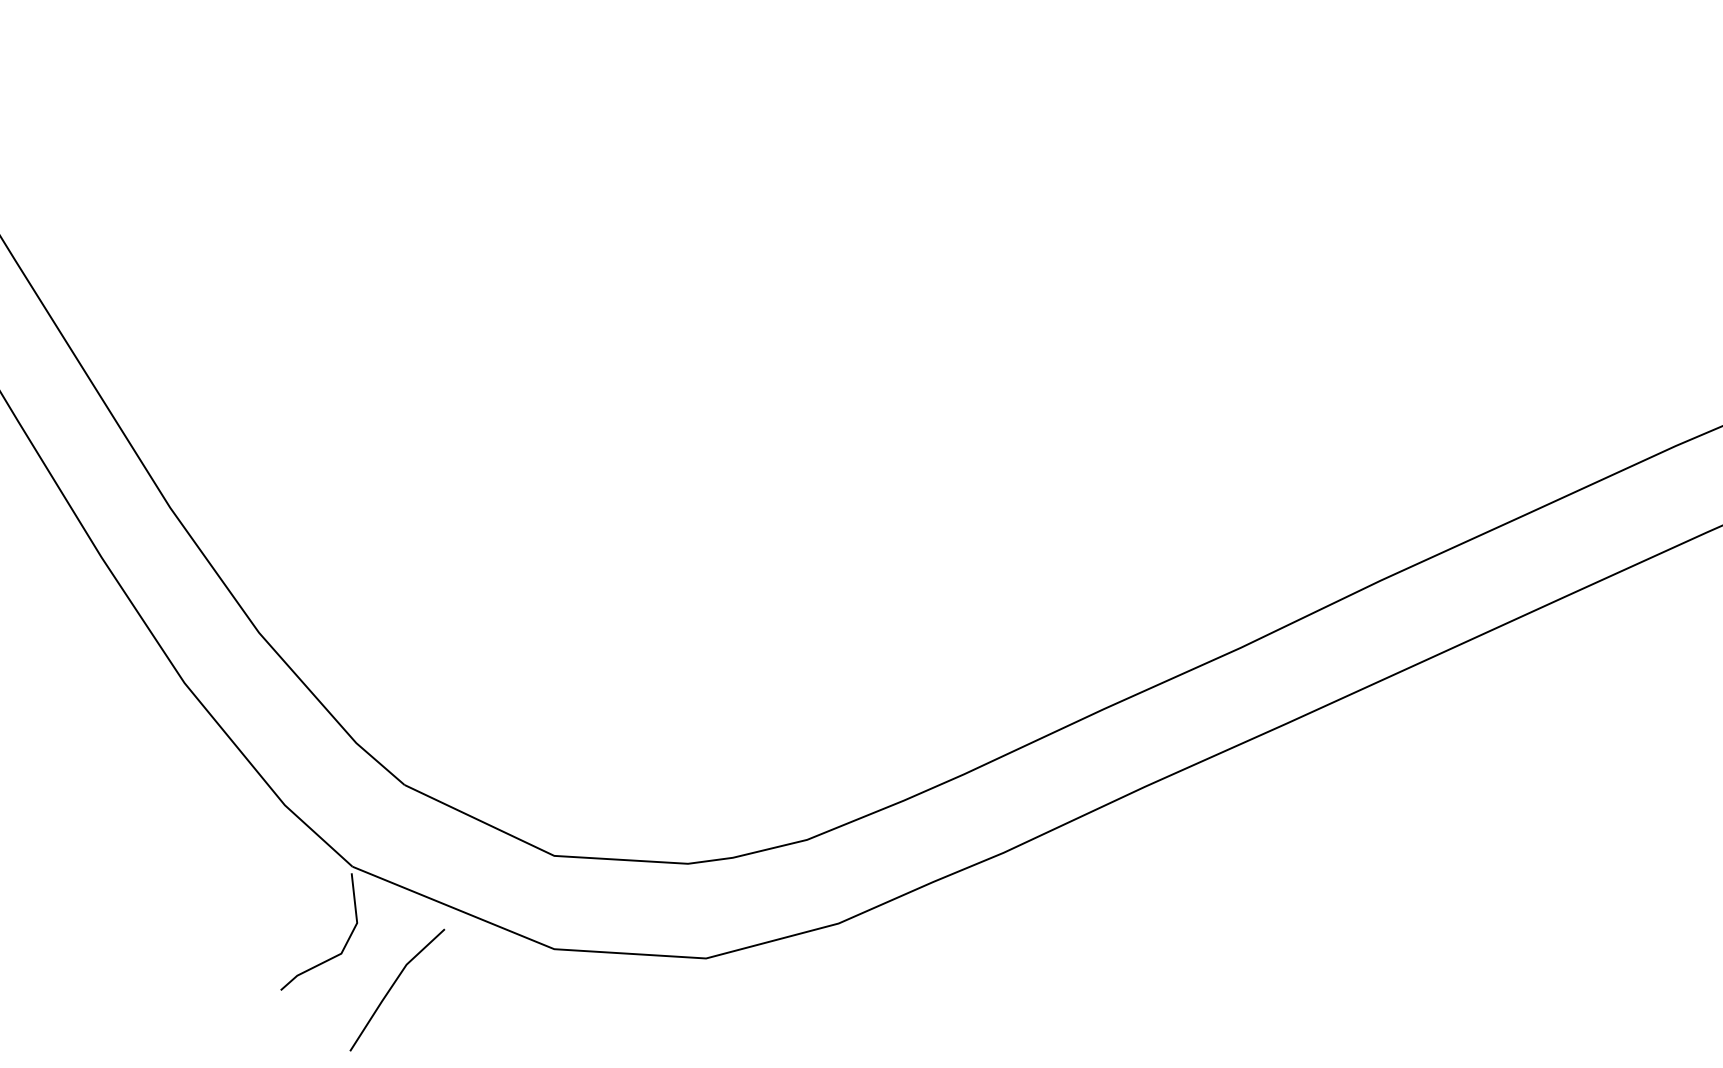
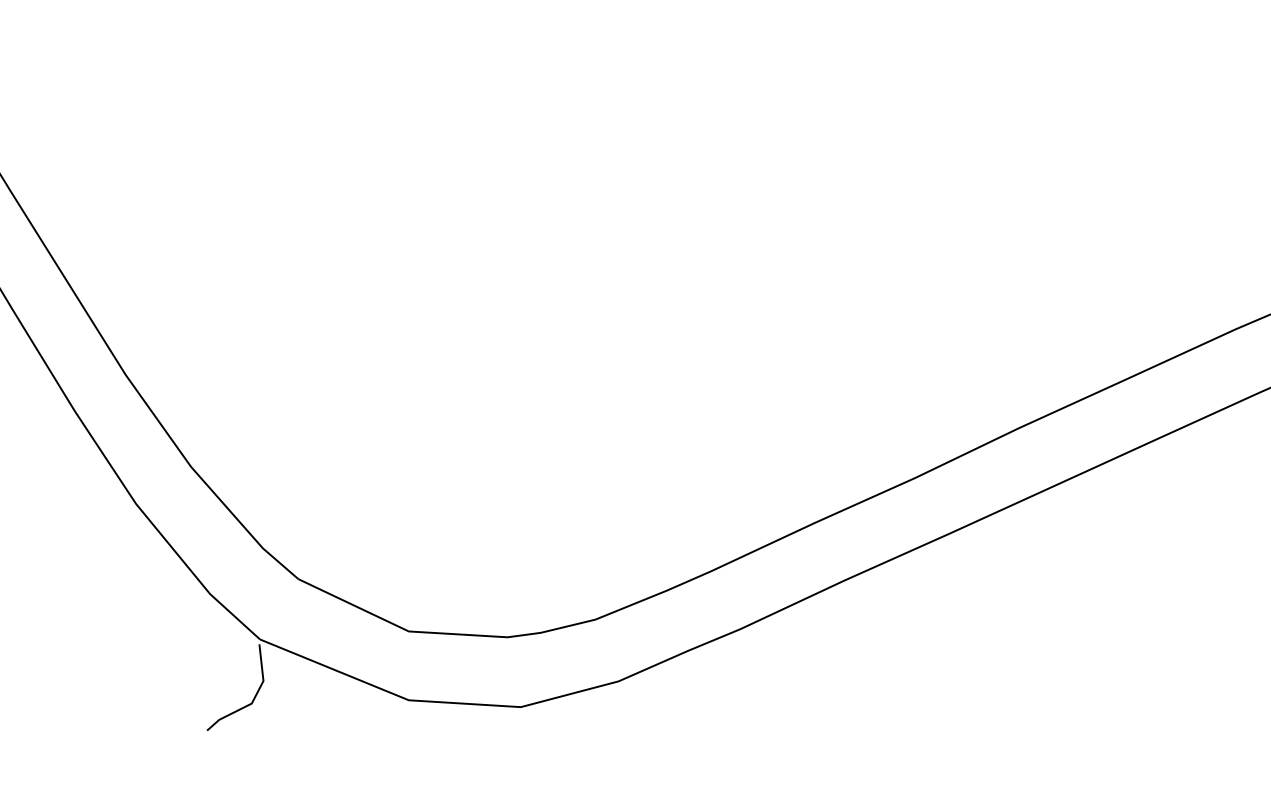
line: (393, 986) -> (290, 727), removed

